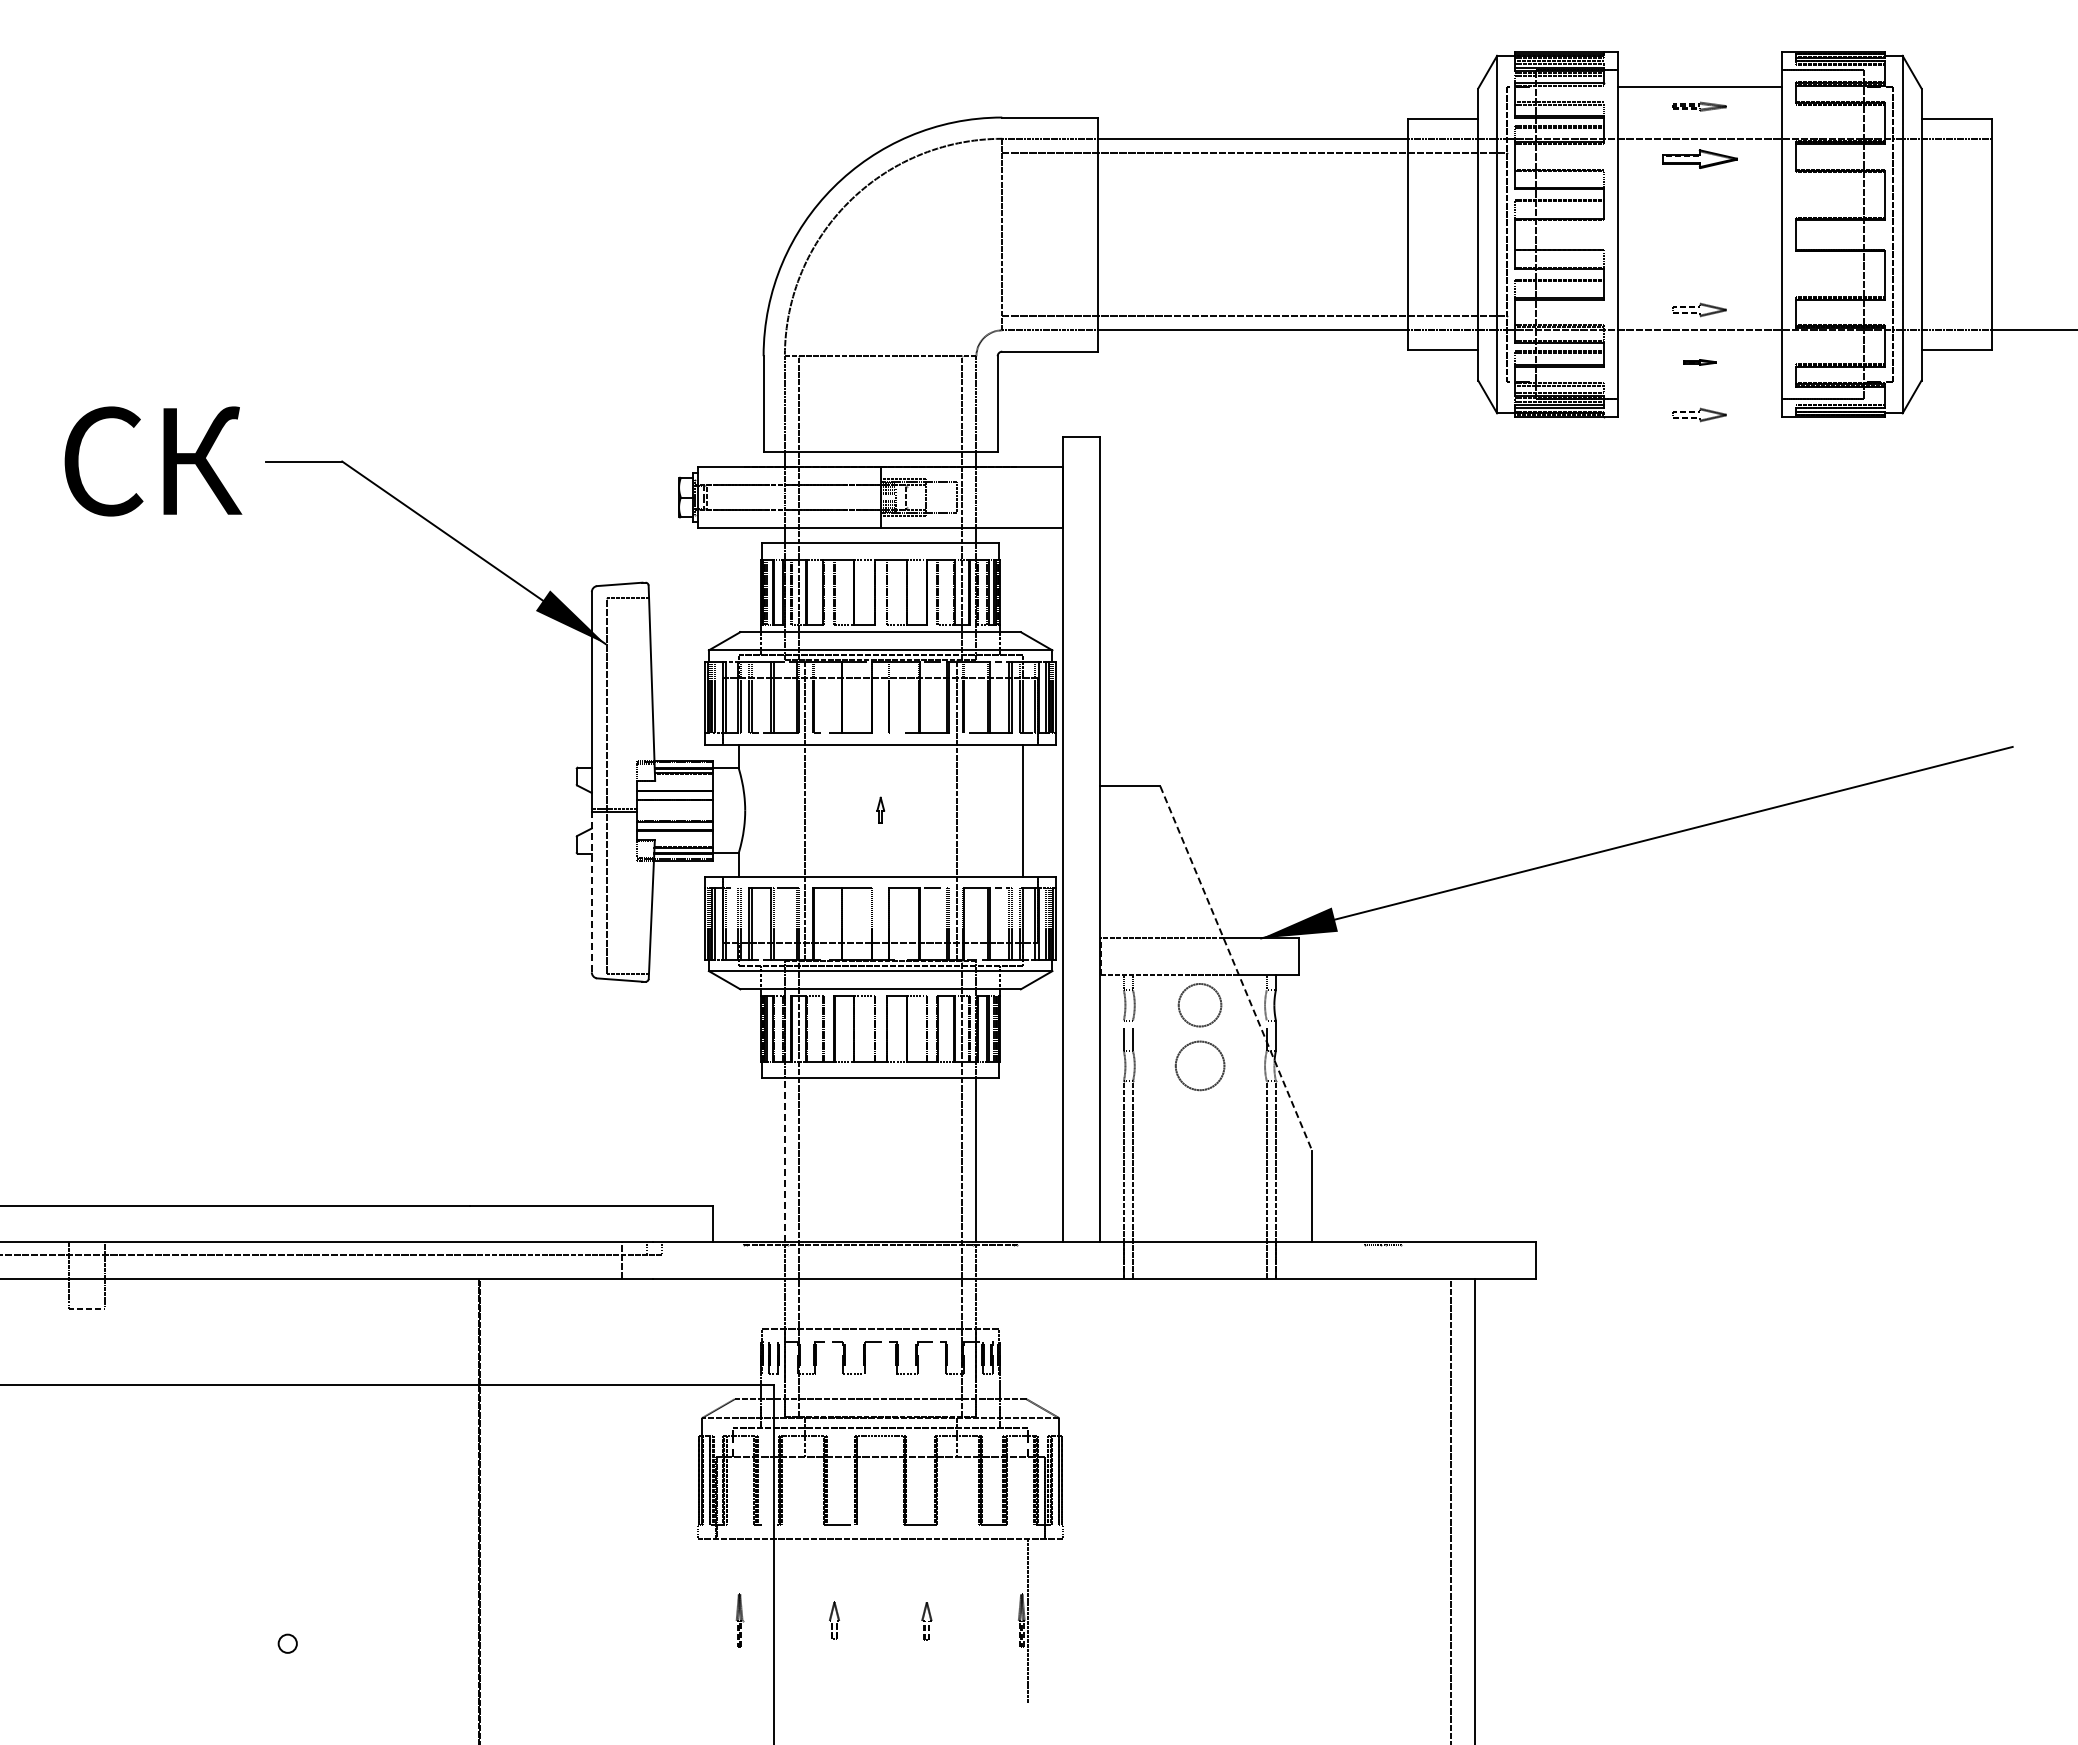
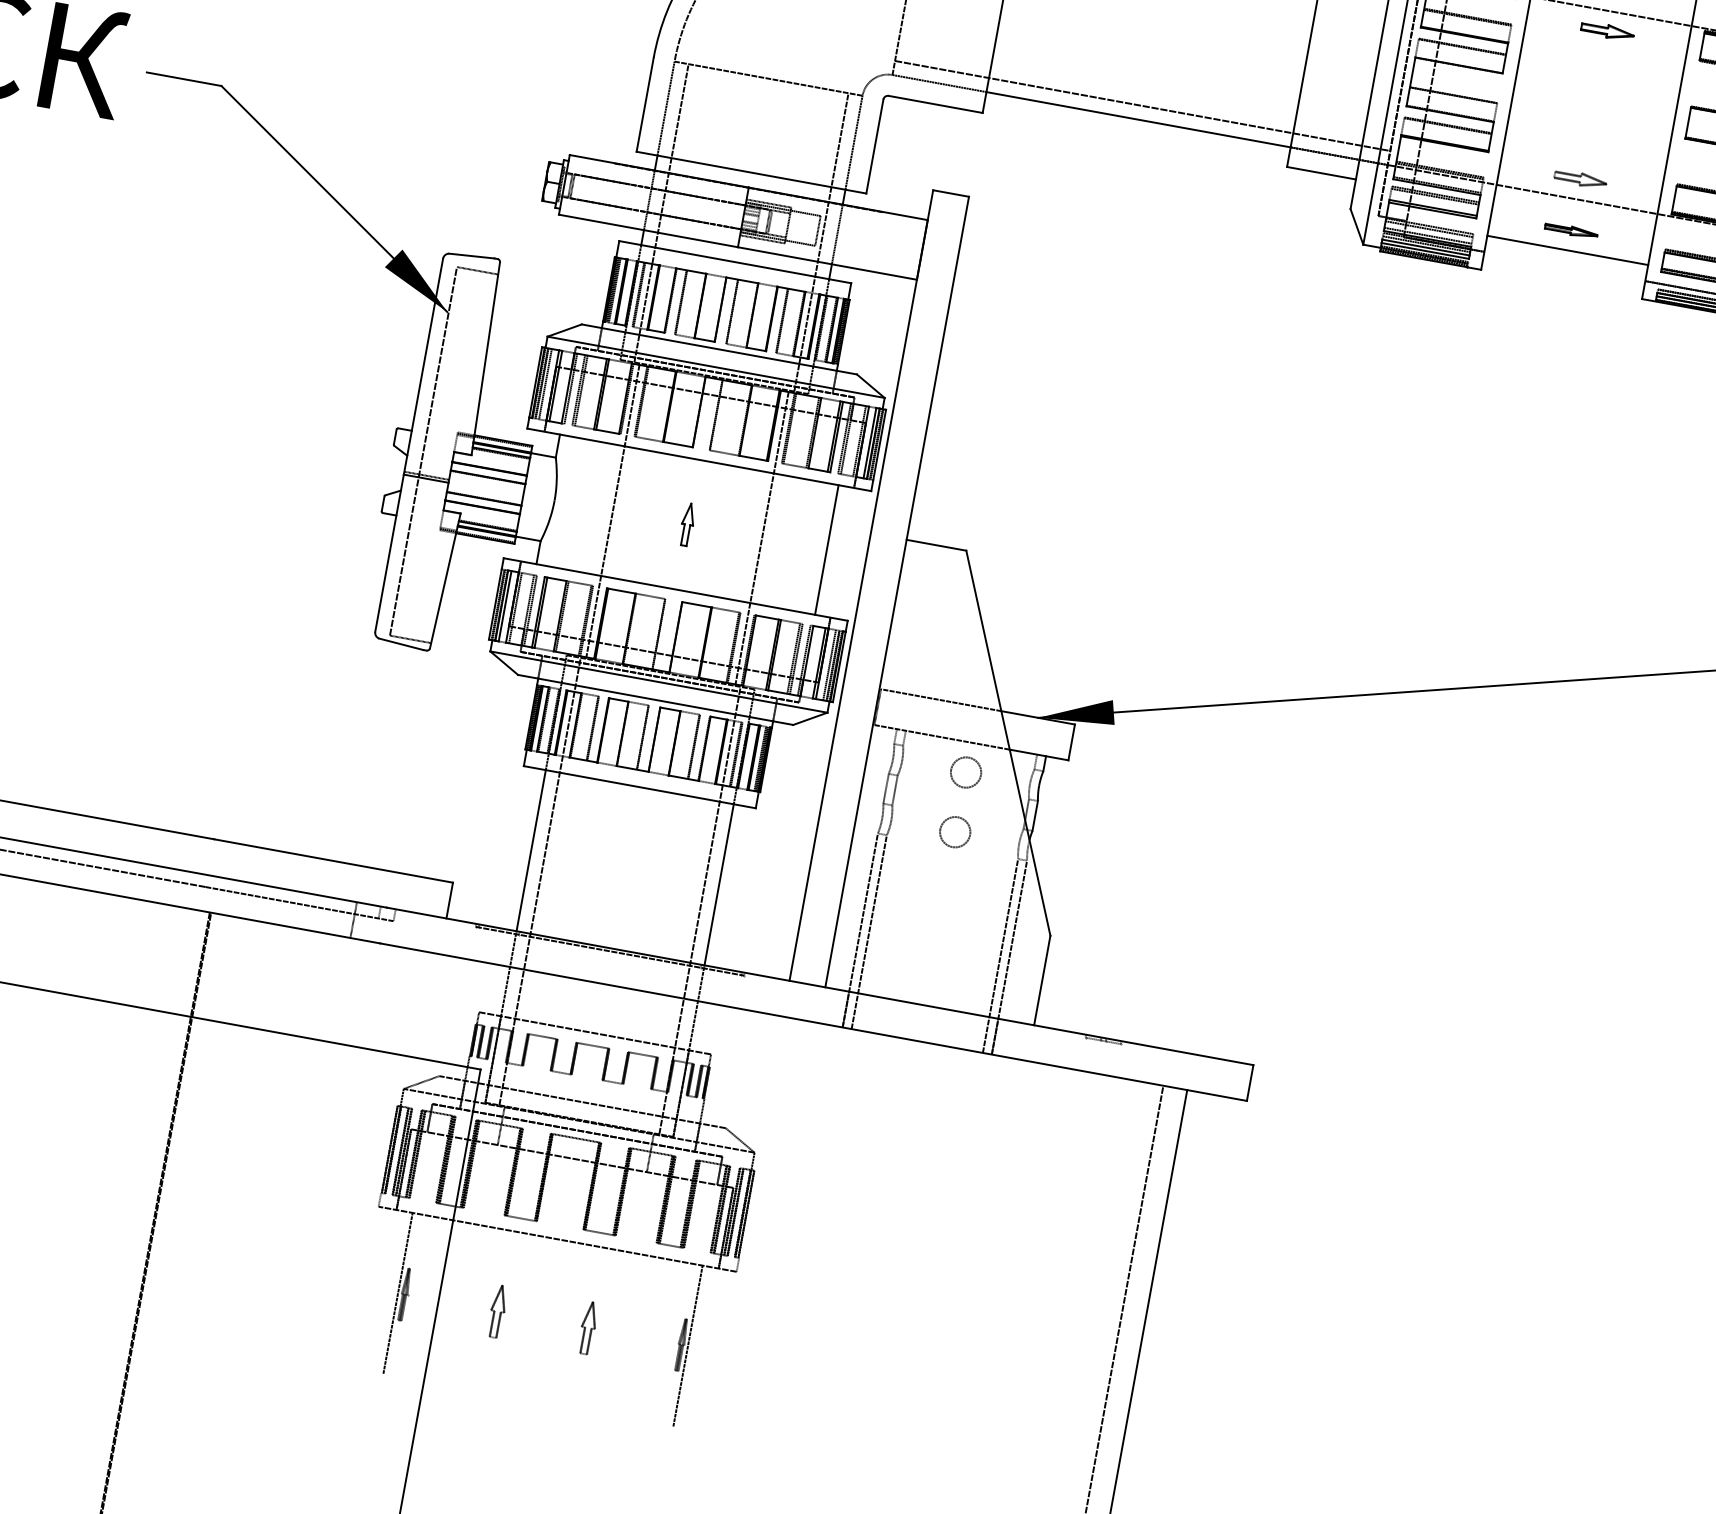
part: (1699, 158) -> (1607, 30), size x0.71
part: (1699, 362) -> (1570, 230), size x1.67
line: (1699, 382) -> (1567, 250), added
part: (1699, 414) -> (1561, 281), removed
part: (880, 810) -> (687, 524), size x1.67
line: (591, 891) -> (389, 552), dashed -> solid
line: (1236, 968) -> (1008, 742), dashed -> solid
part: (1199, 1005) -> (965, 772), size x0.71
part: (1199, 1066) -> (954, 832), size x0.62
line: (784, 1159) -> (530, 849), dashed -> solid
line: (732, 1620) -> (397, 1292), added
part: (834, 1620) -> (497, 1311), size x1.43
part: (926, 1620) -> (588, 1327), size x1.43

